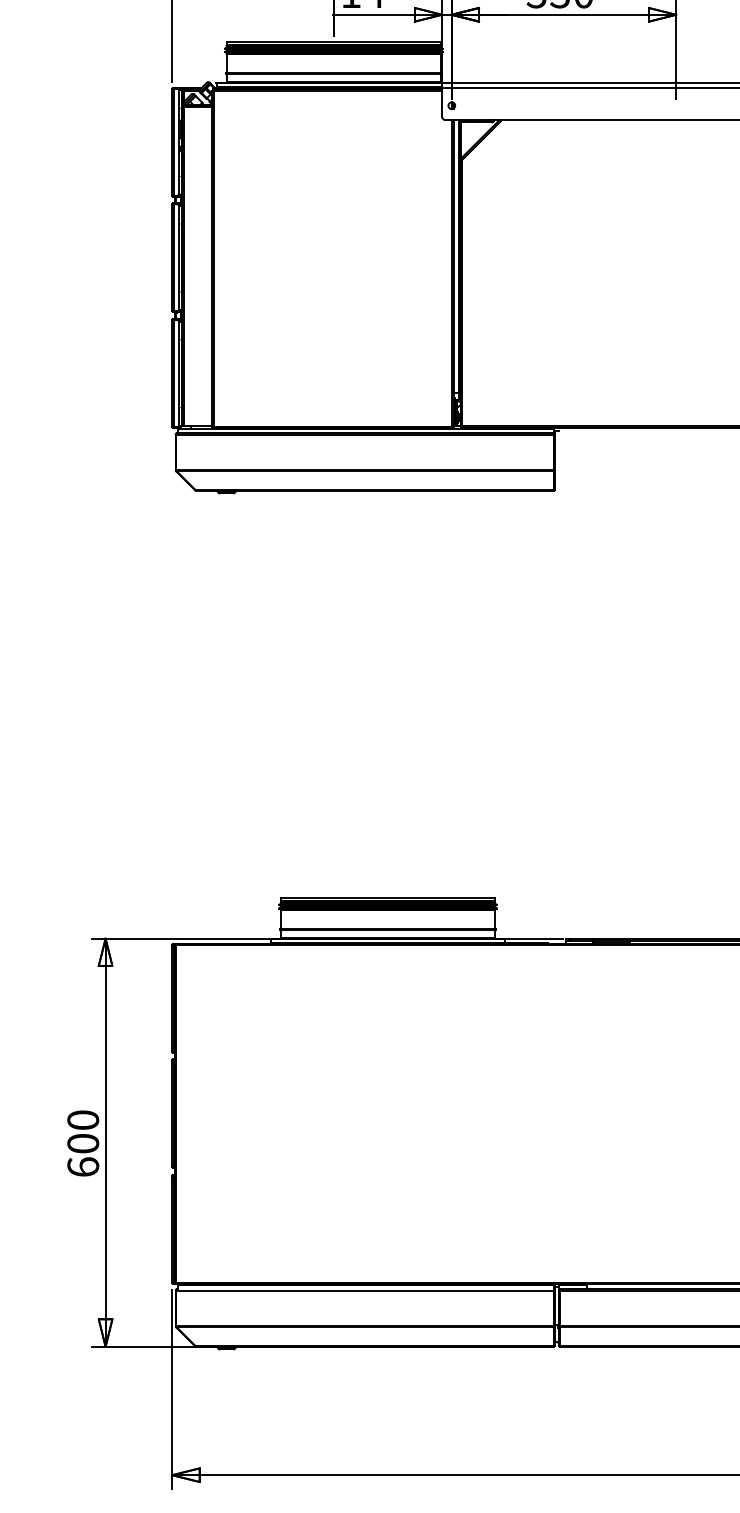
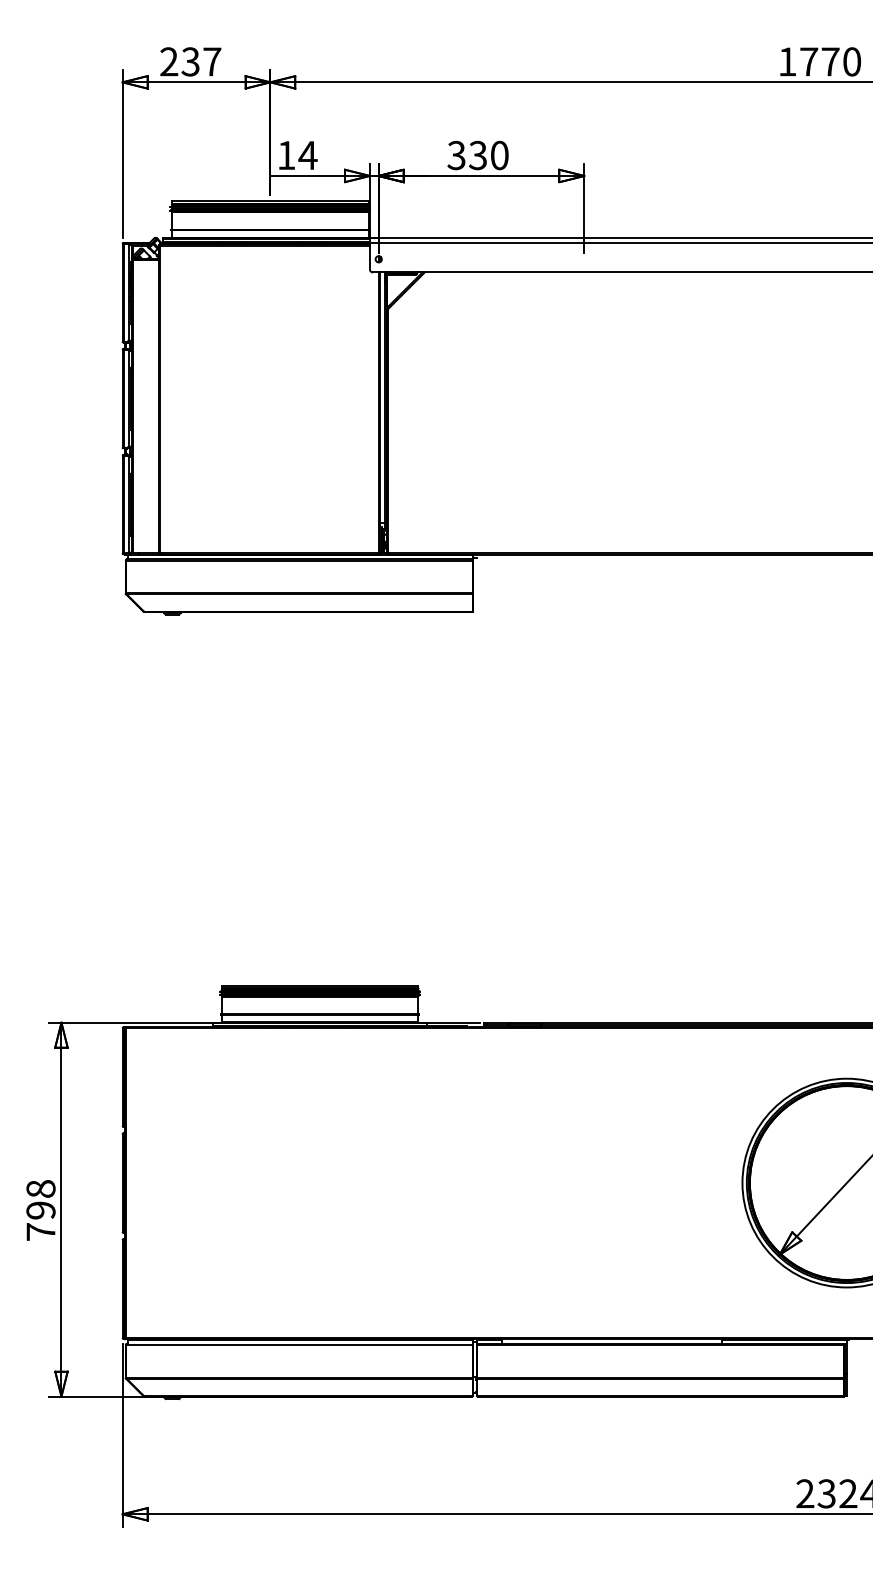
text: (82, 1143) -> (40, 1210), 600 -> 798

